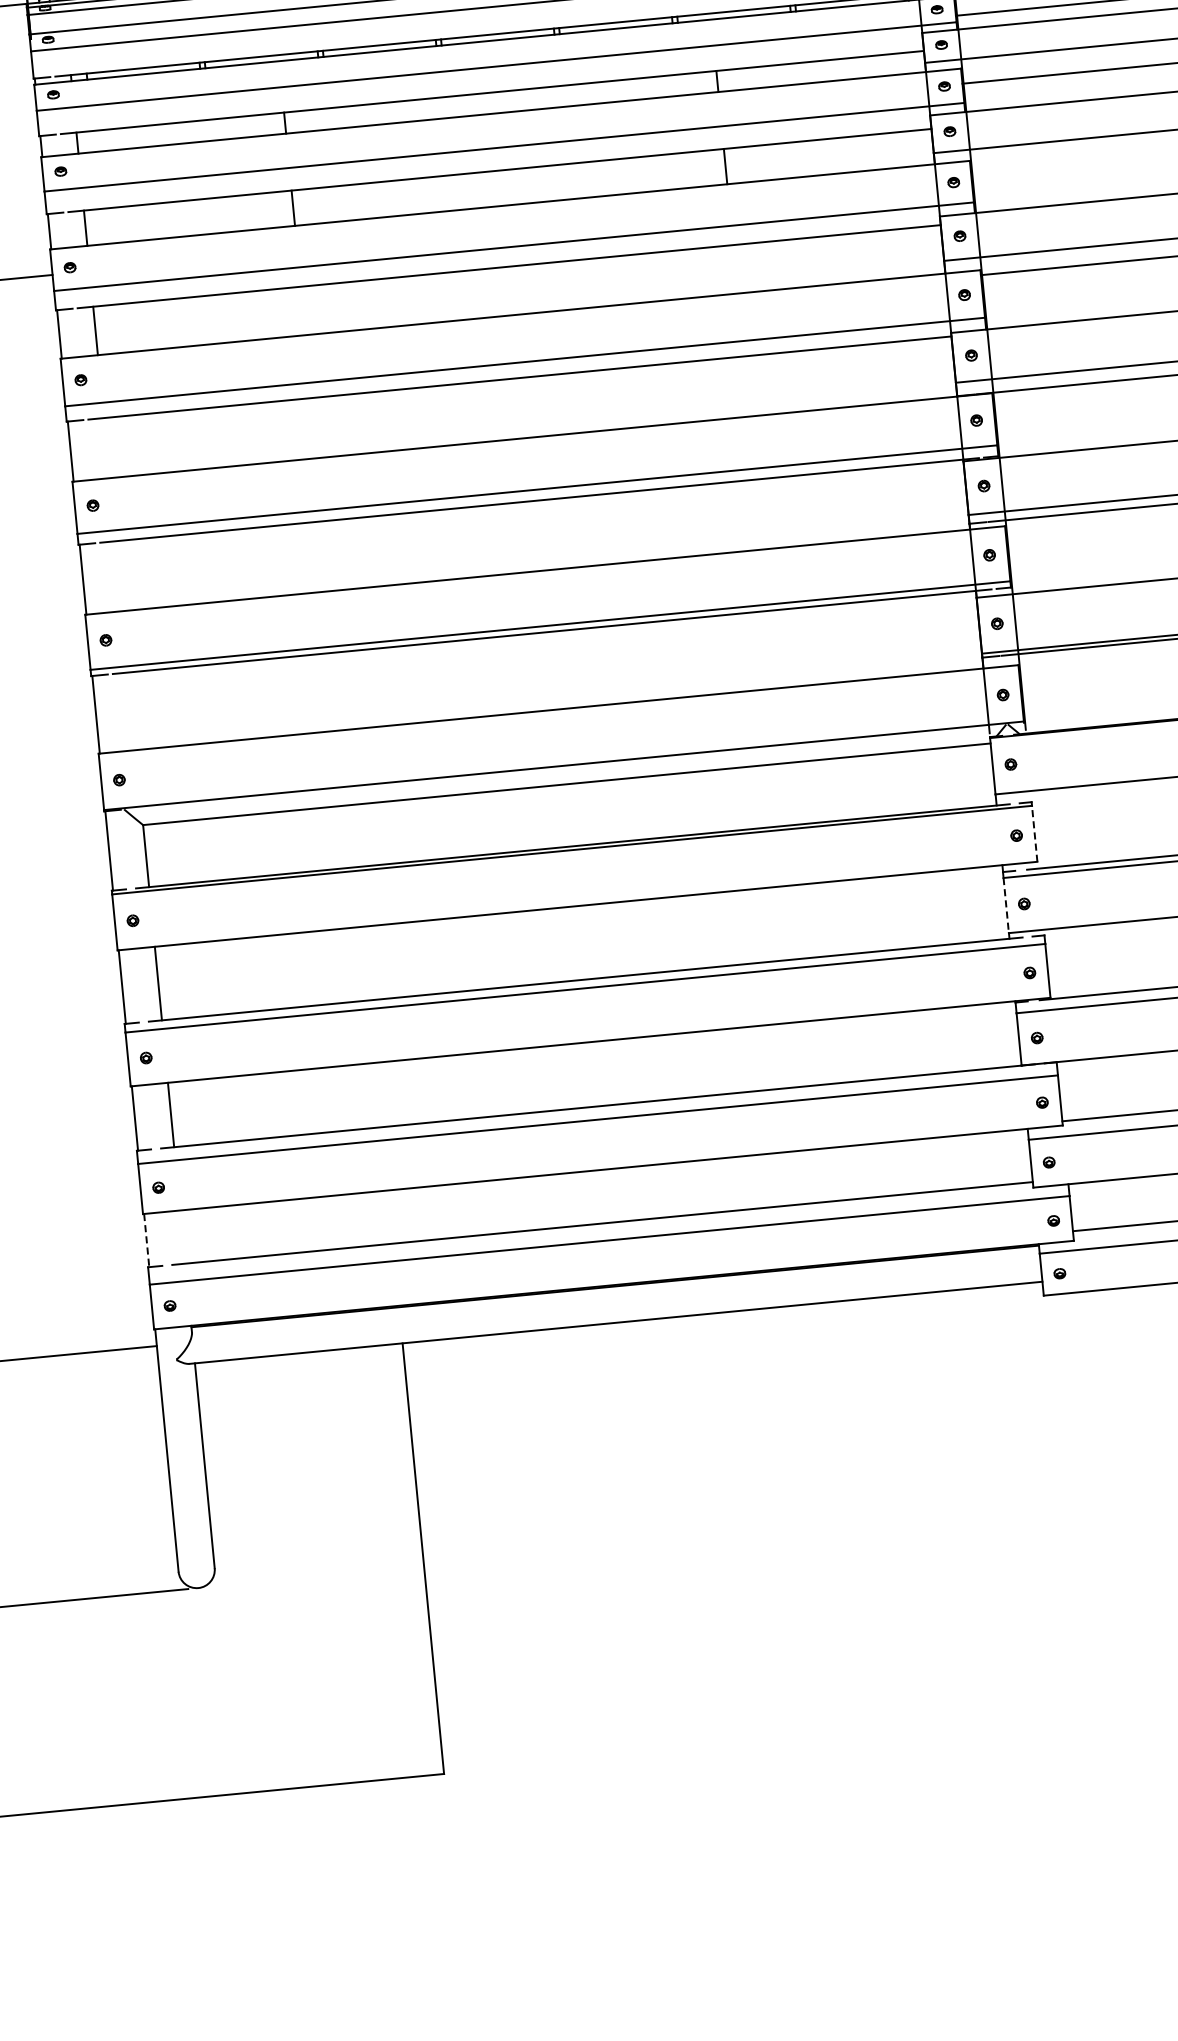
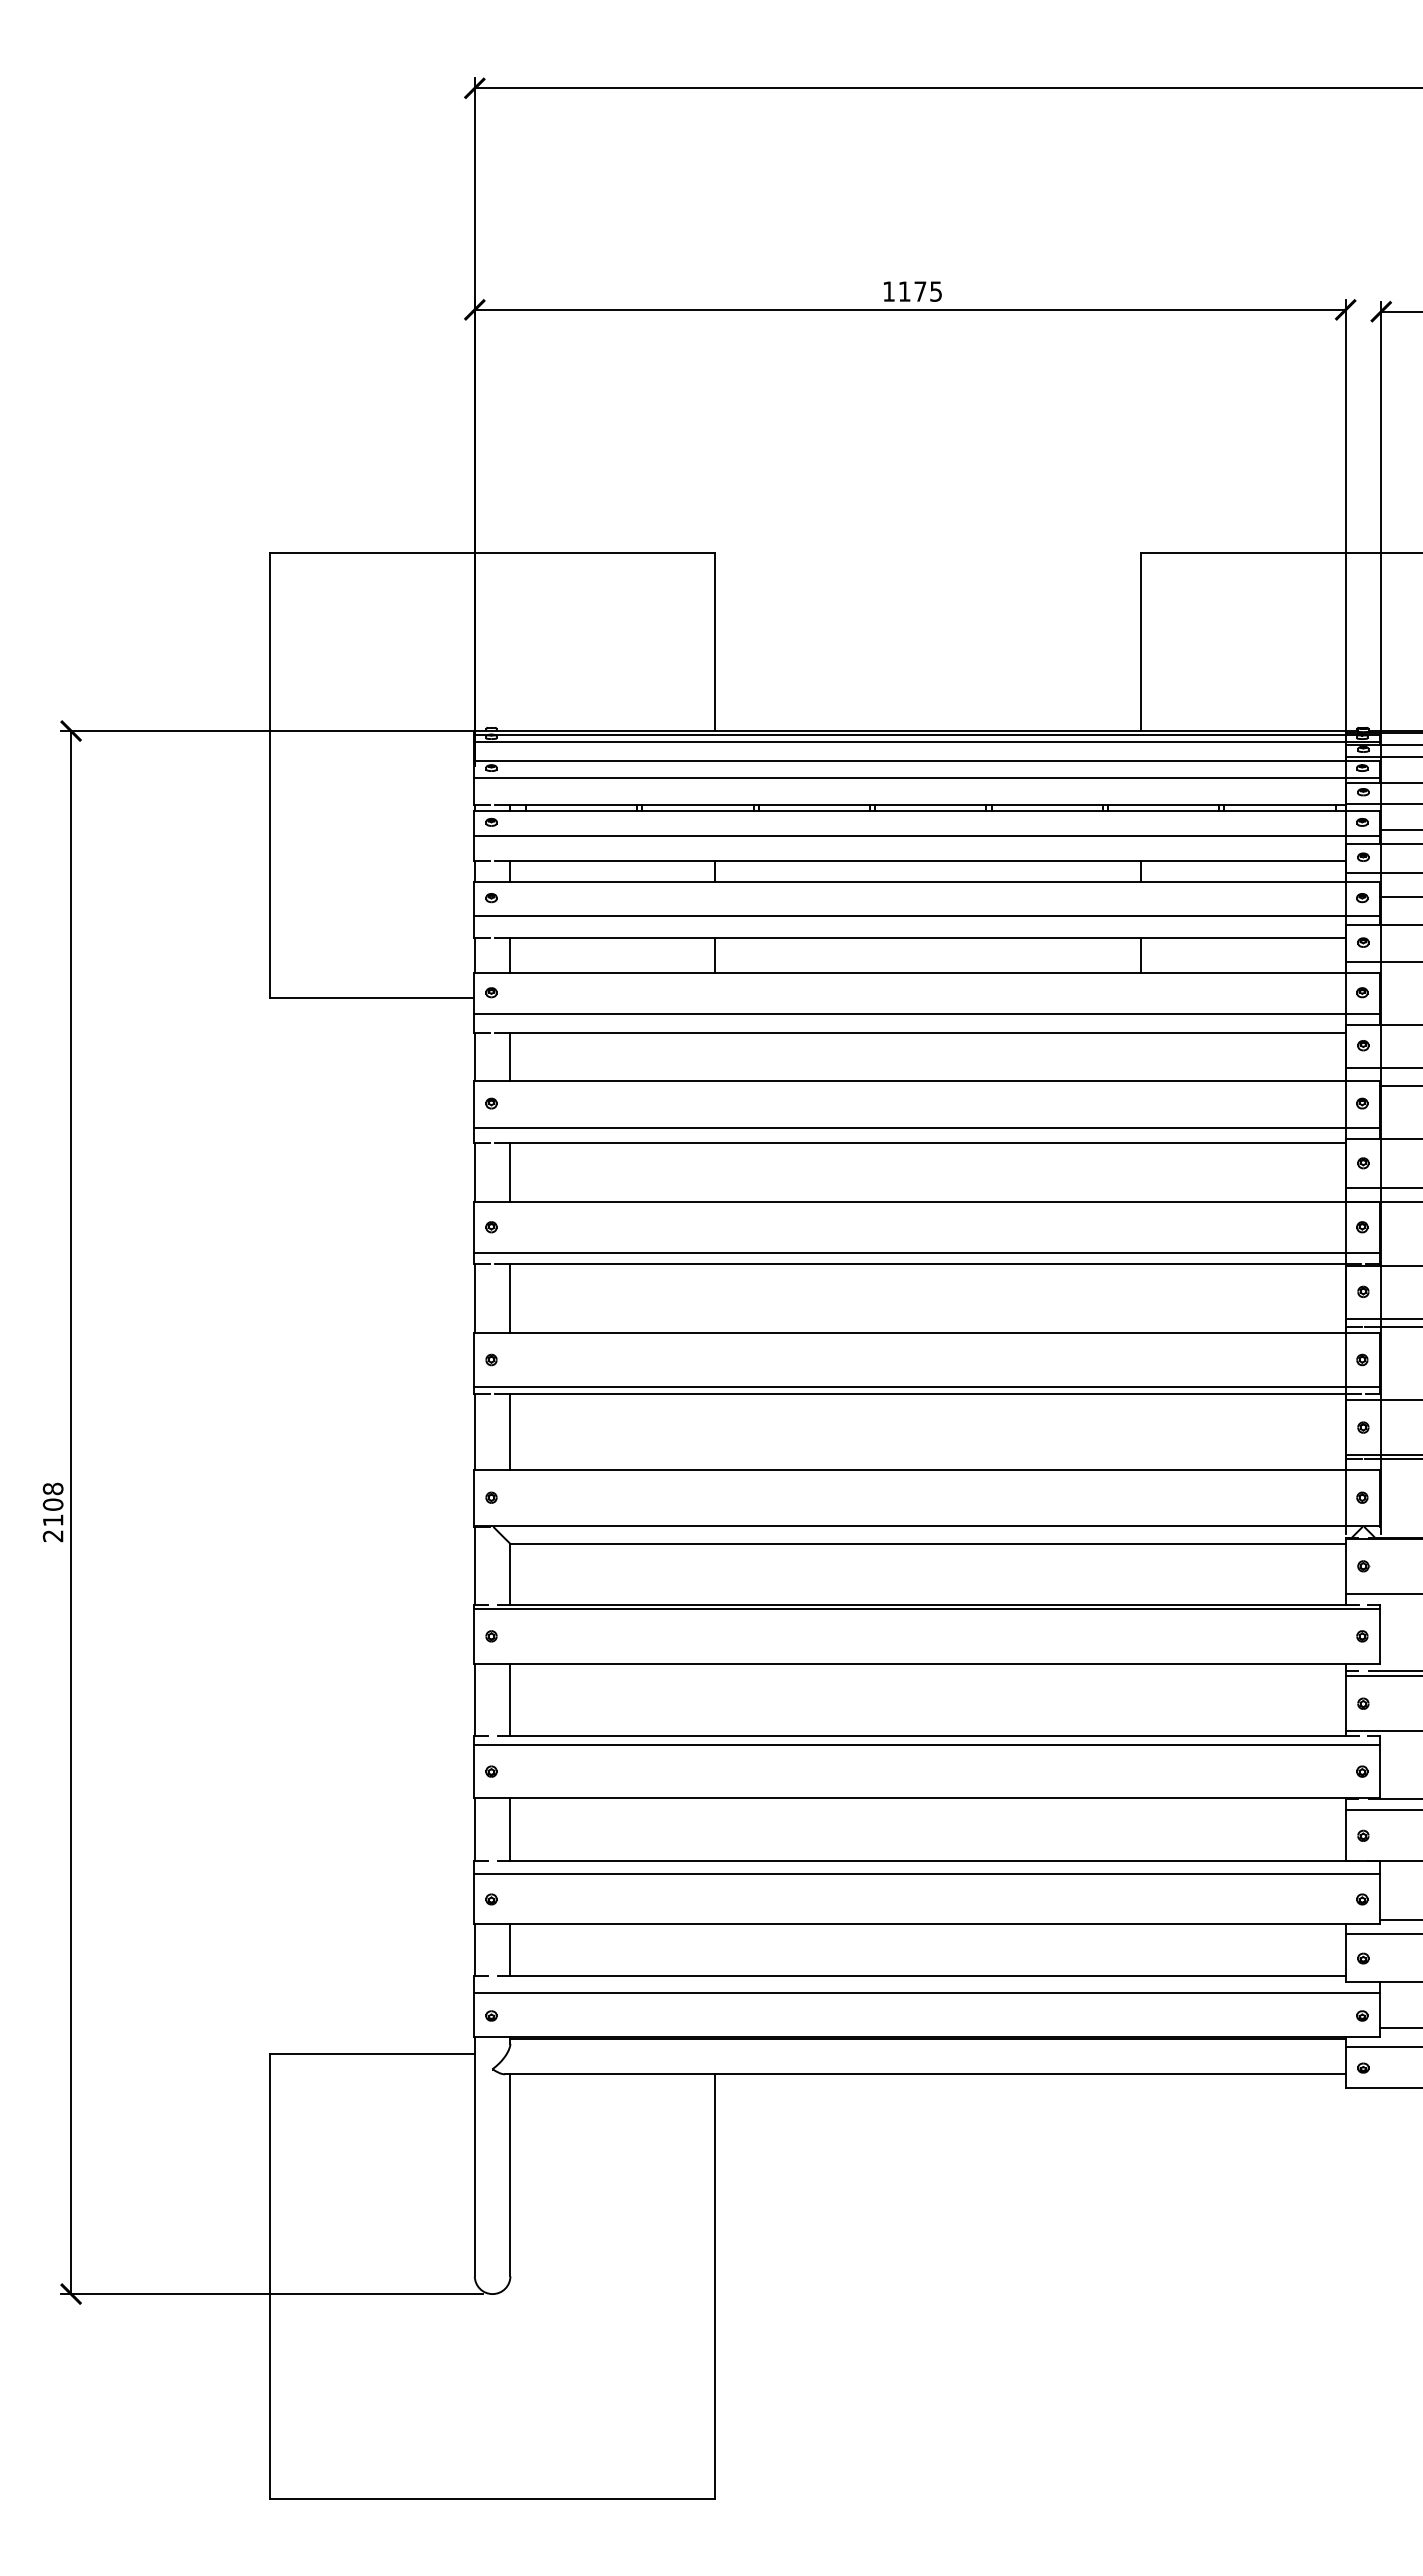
line: (106, 448) -> (510, 1172), added
line: (119, 576) -> (510, 1298), added
line: (132, 711) -> (510, 1431), added
line: (1035, 834) -> (1380, 1636), dashed -> solid
line: (1006, 906) -> (1345, 1704), dashed -> solid
line: (182, 1236) -> (510, 1949), added
line: (146, 1241) -> (474, 1950), dashed -> solid

